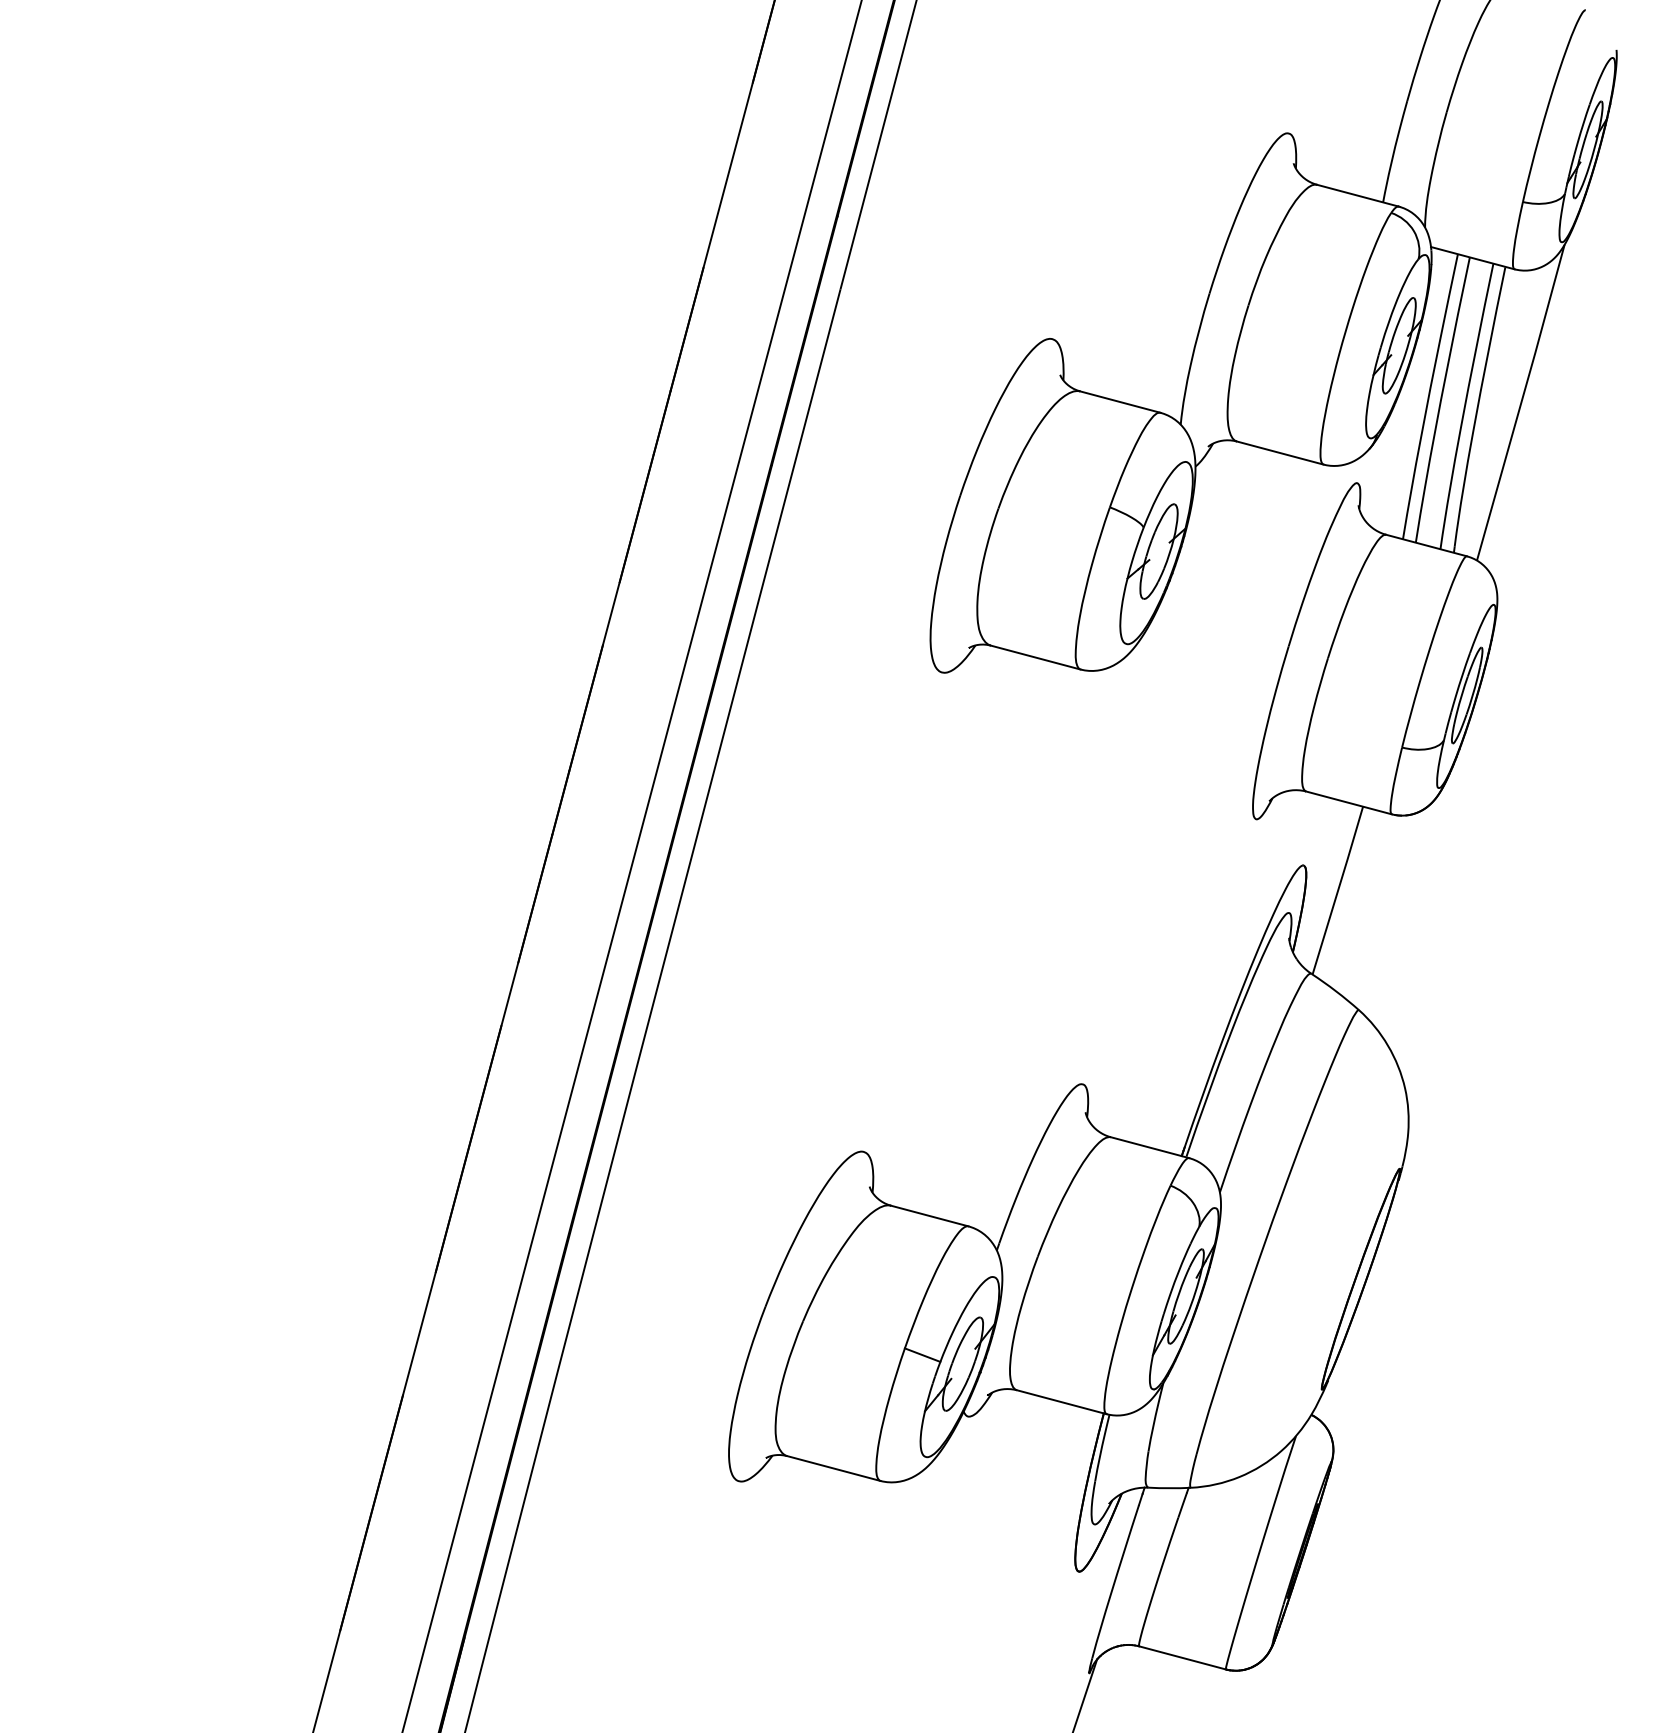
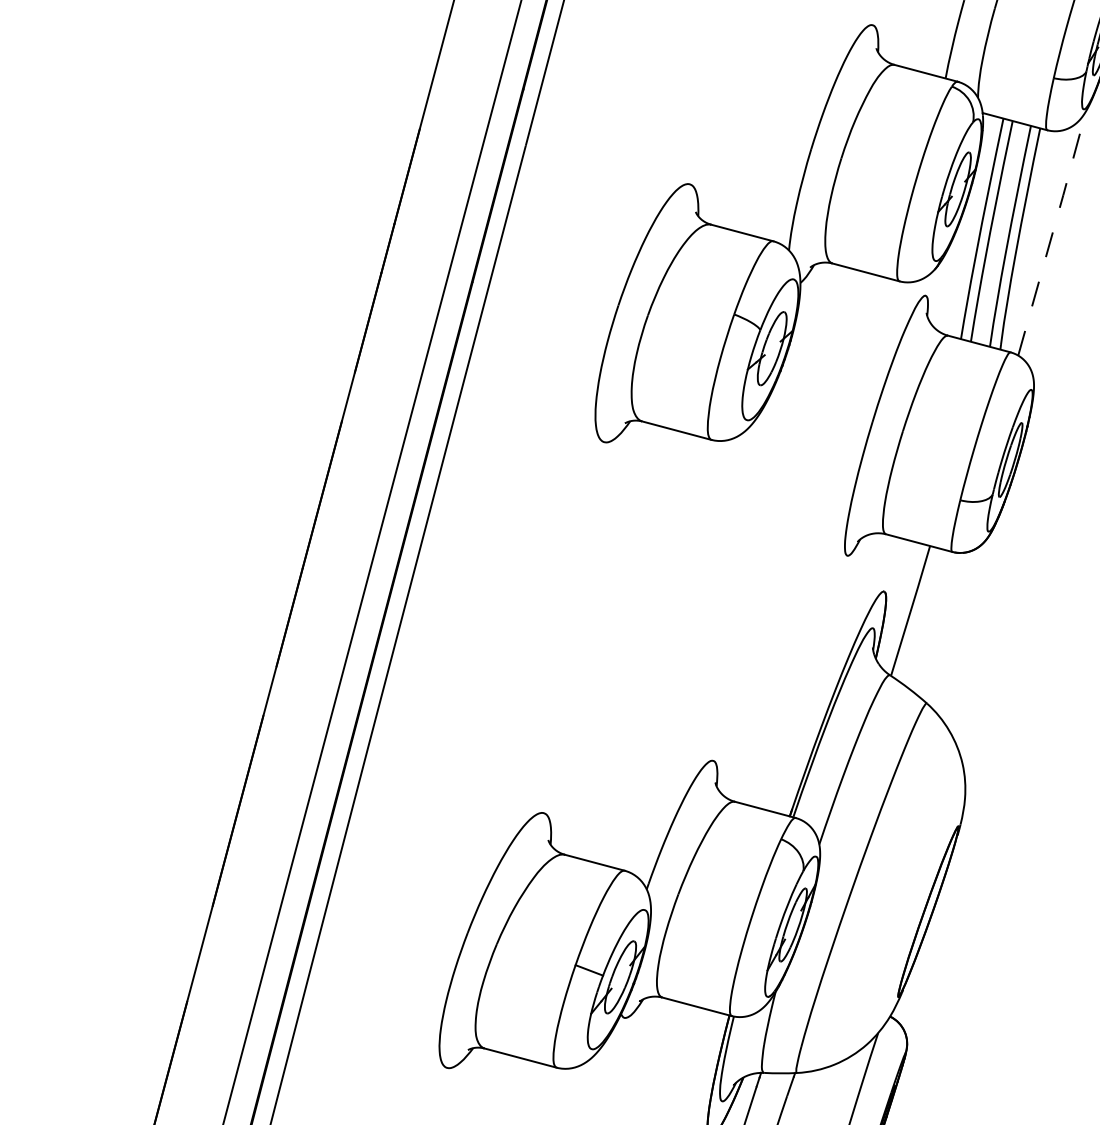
line: (1521, 402) -> (1052, 233), solid -> dashed

